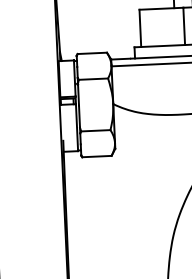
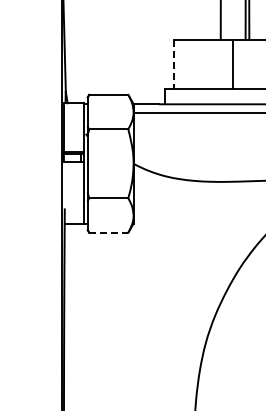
line: (140, 28) -> (174, 64), solid -> dashed
line: (96, 156) -> (108, 232), solid -> dashed

